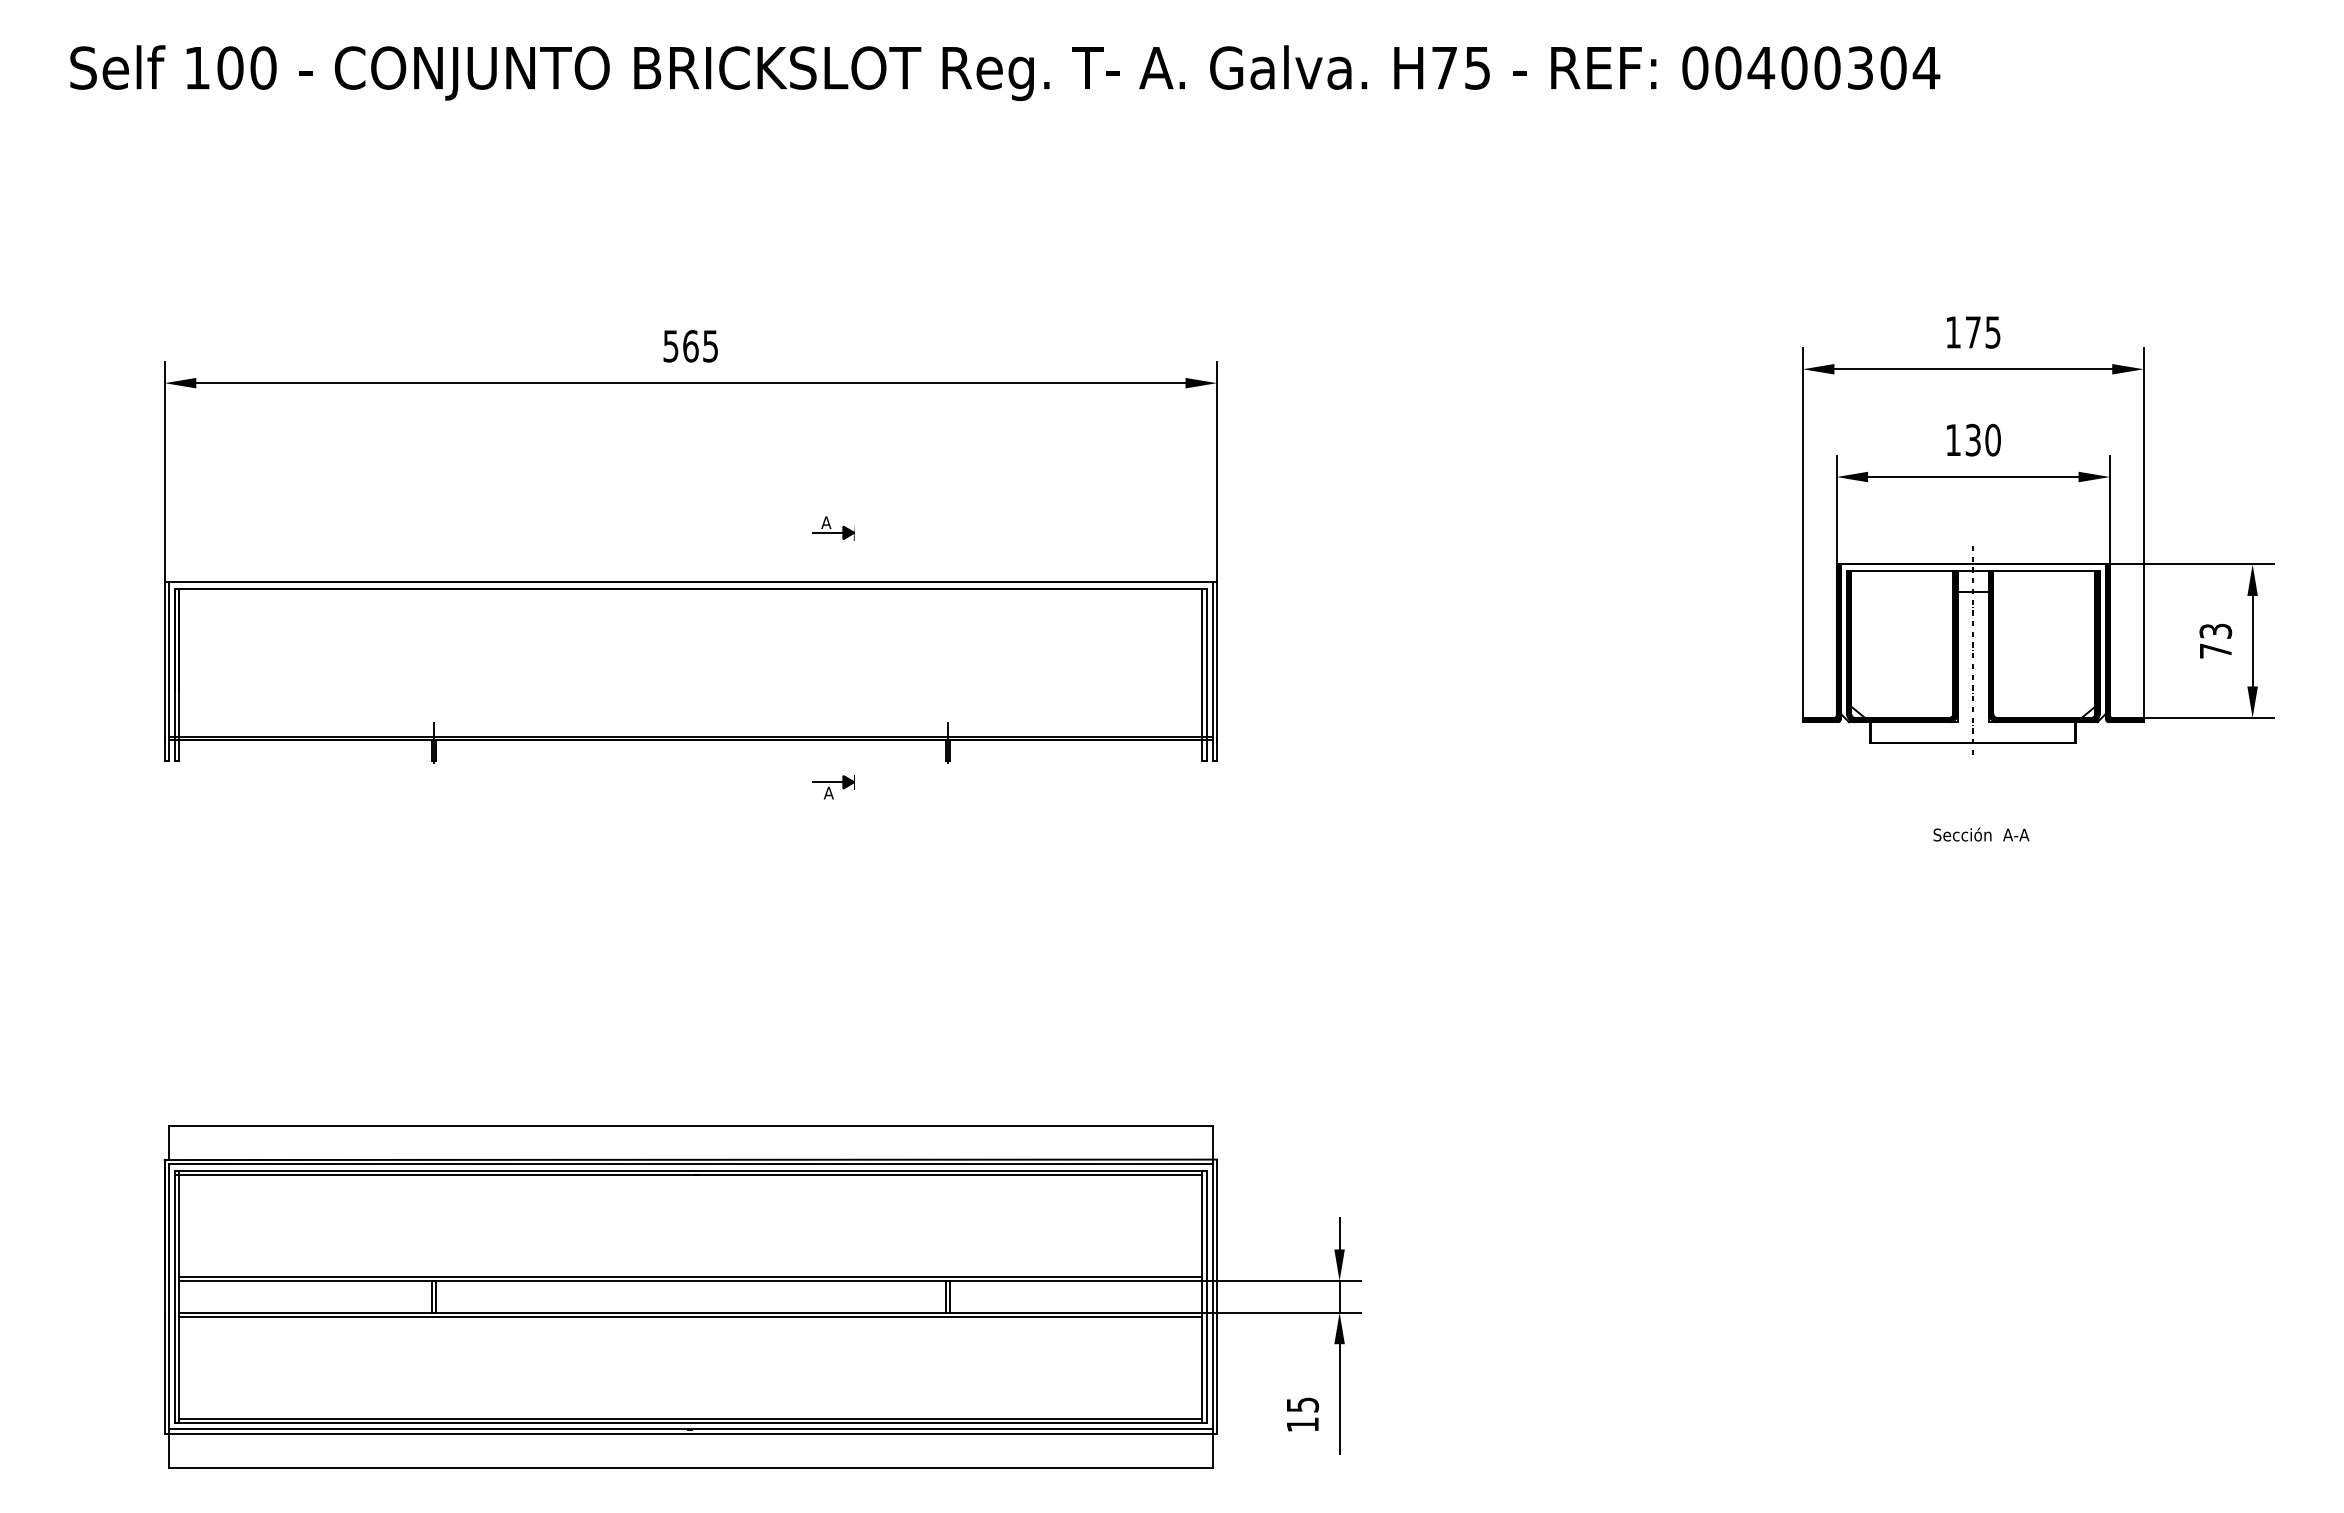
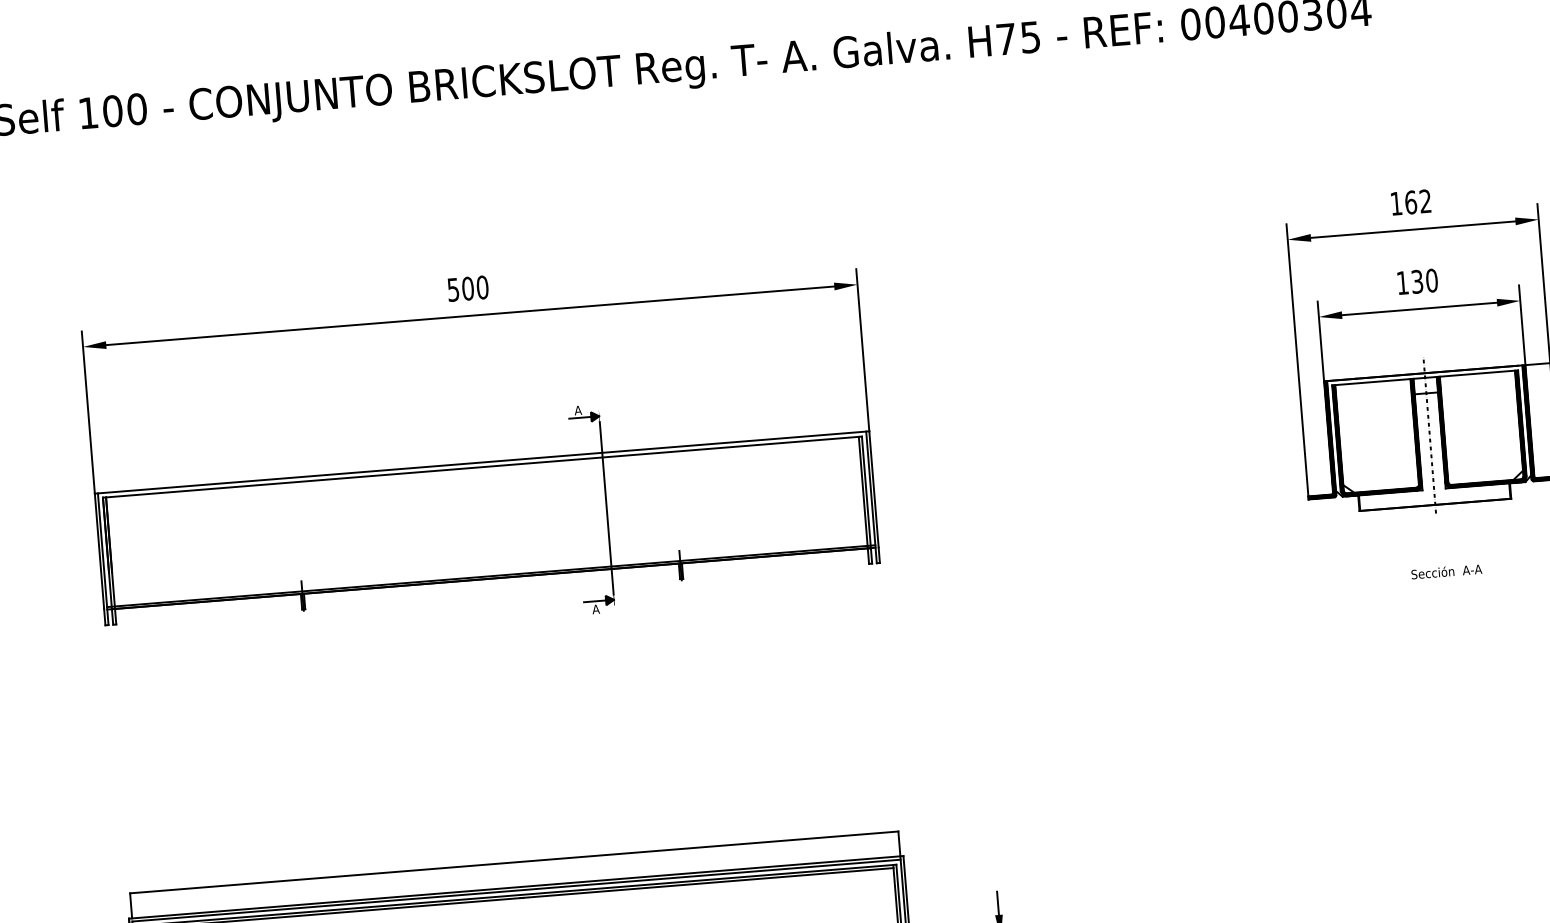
text: (1982, 332) -> (1417, 202), 175 -> 162
text: (700, 346) -> (475, 288), 565 -> 500
line: (854, 657) -> (606, 508), added

